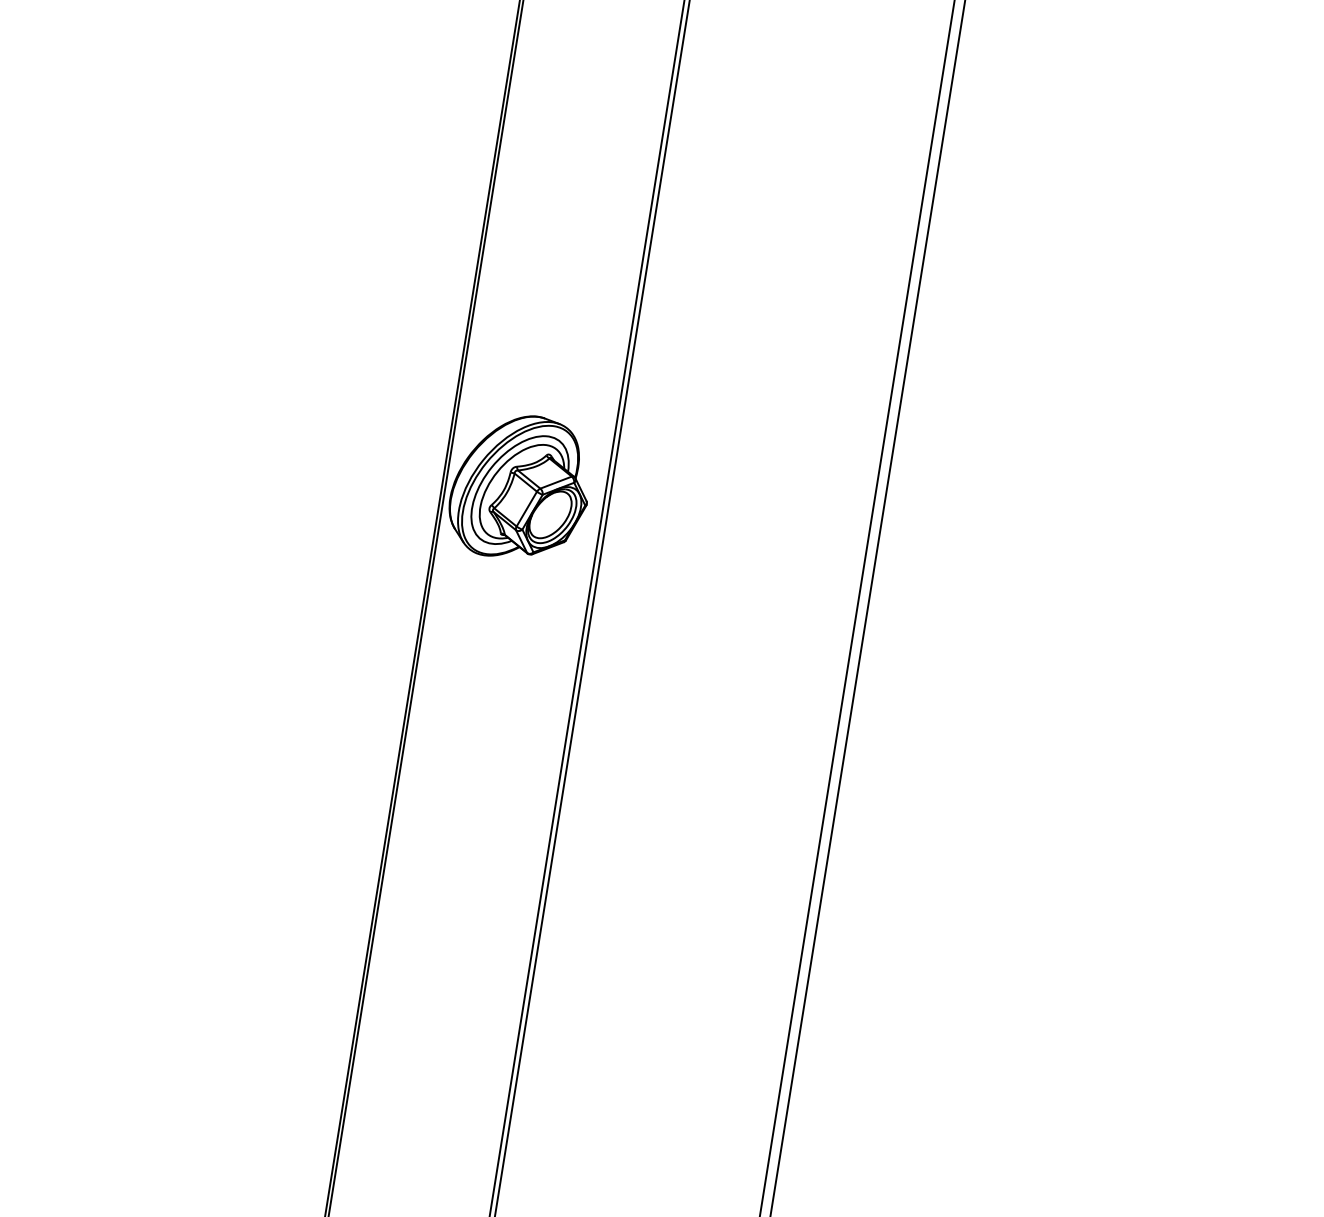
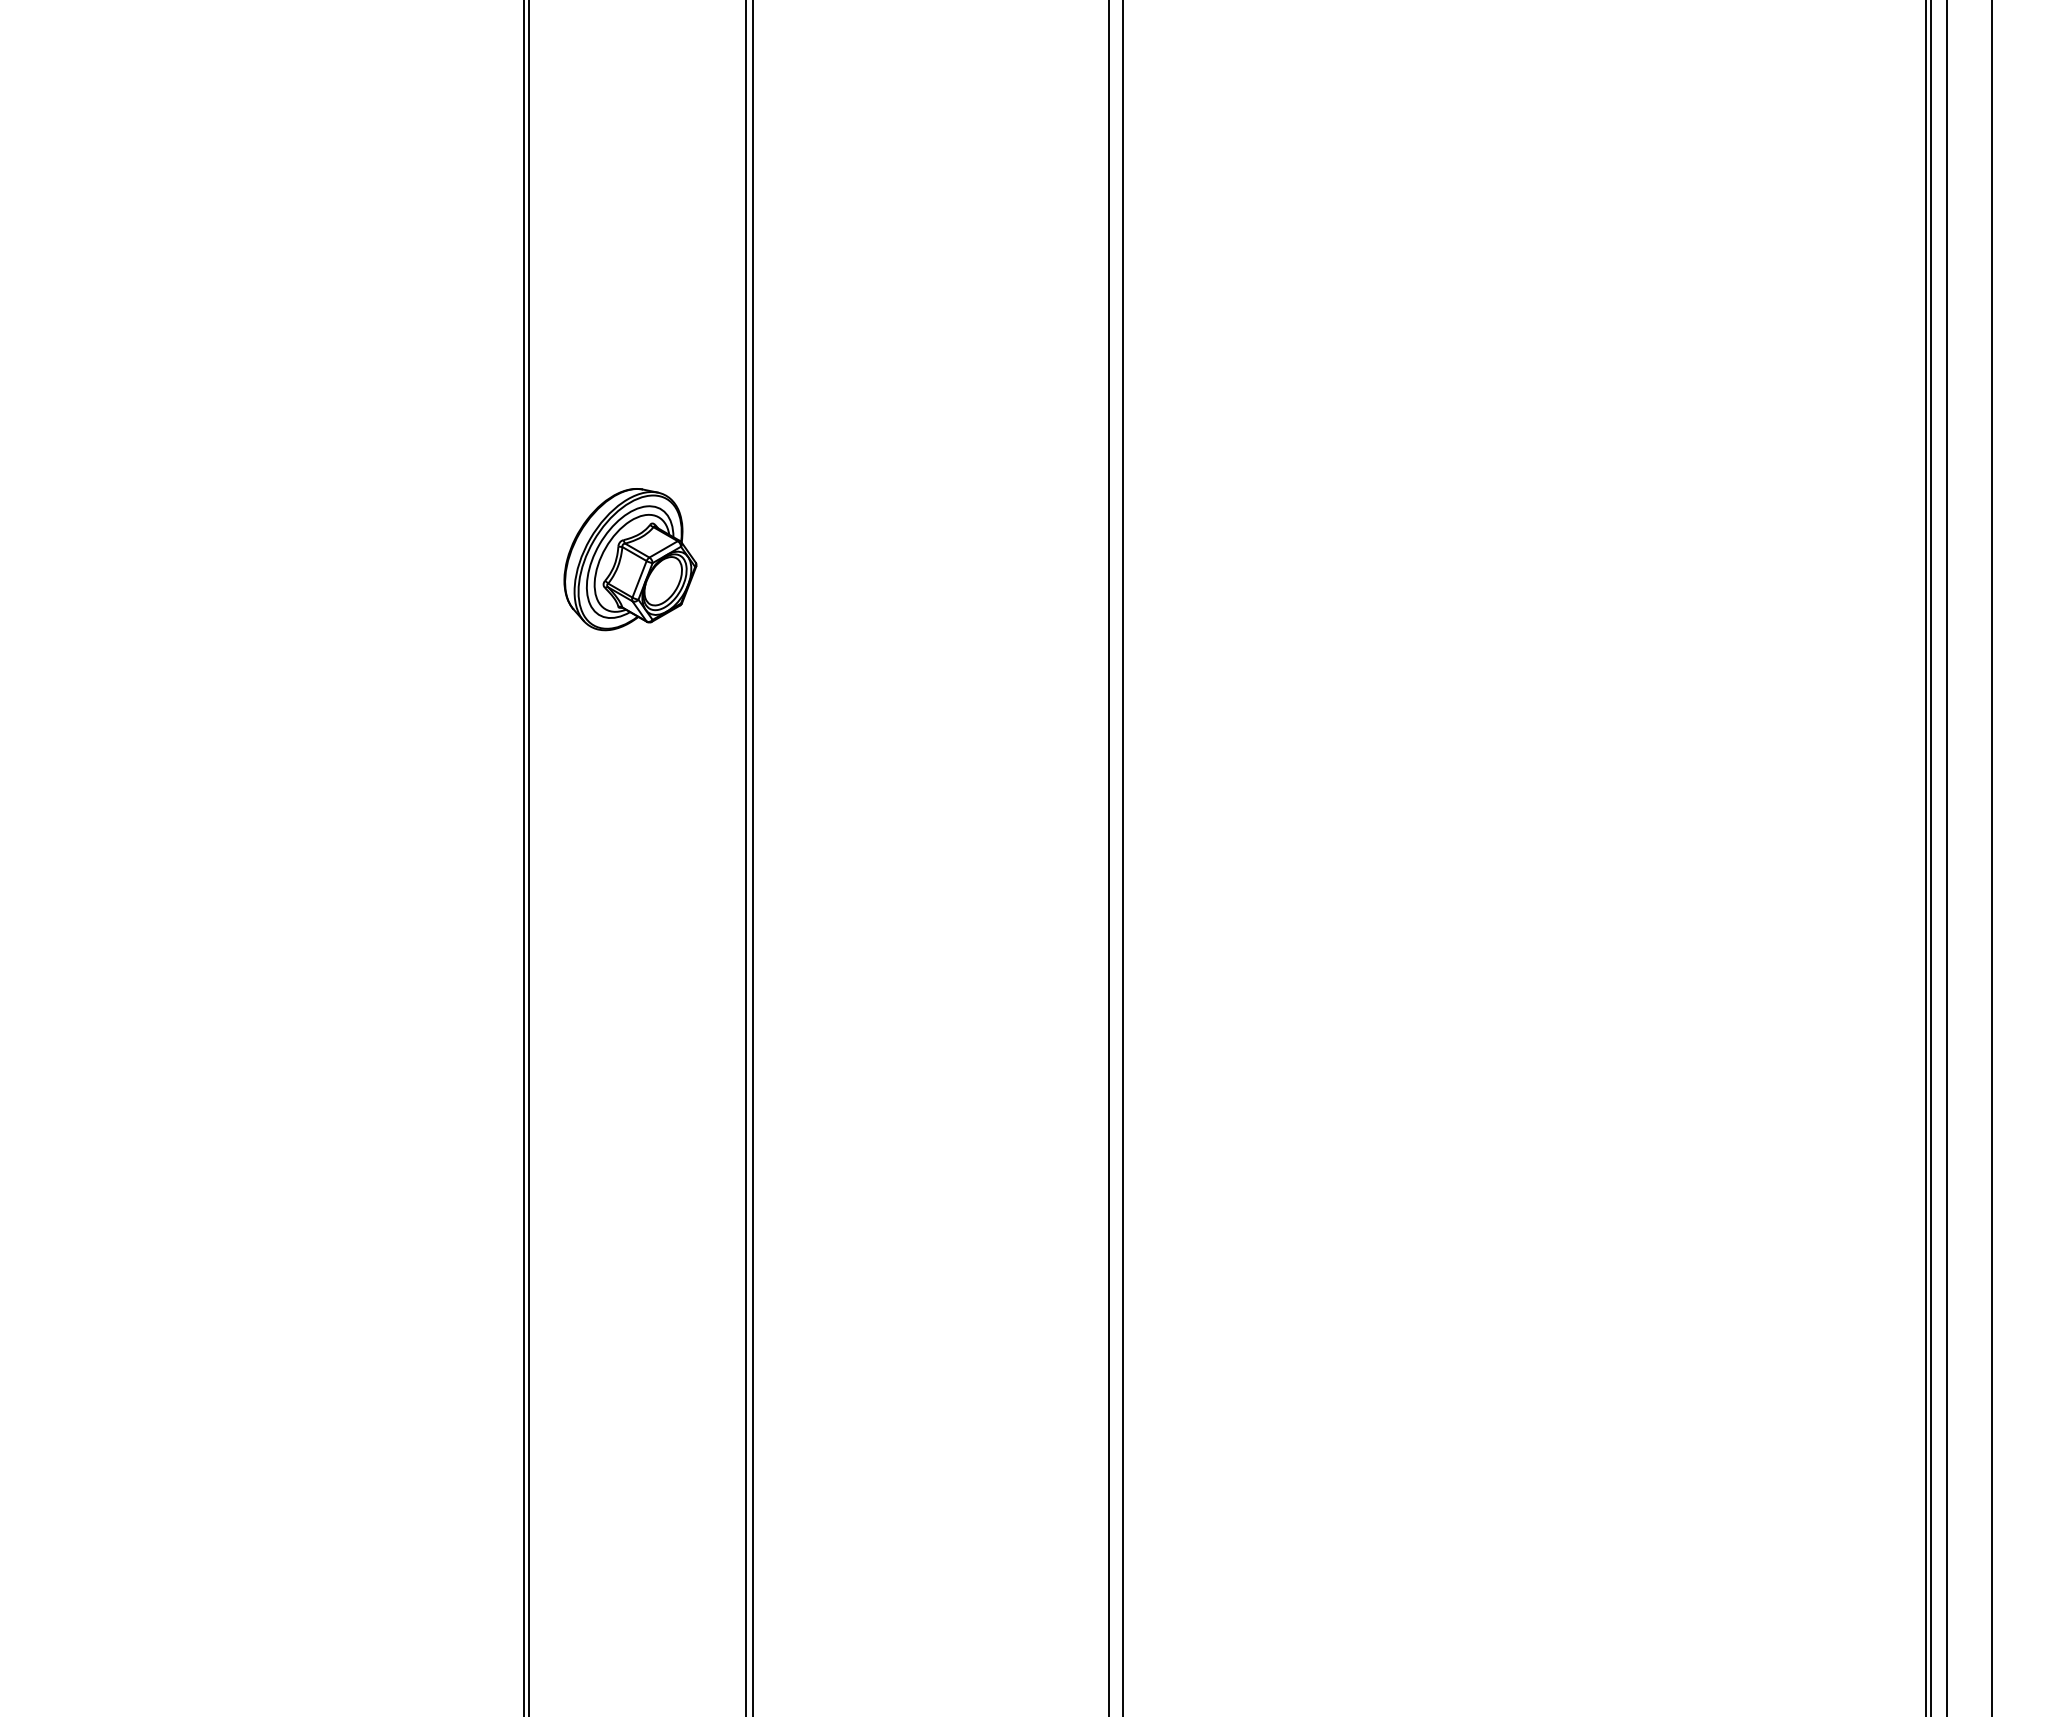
part: (520, 487) -> (630, 559), size x0.71

